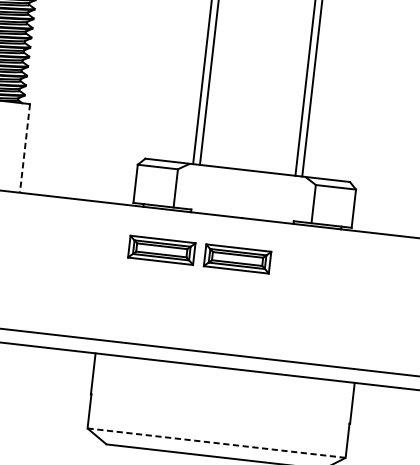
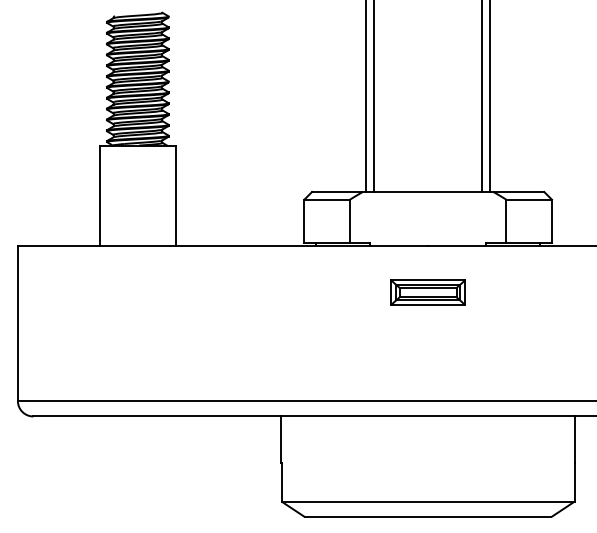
line: (24, 148) -> (175, 196), dashed -> solid
part: (161, 250) -> (341, 292), removed
line: (216, 443) -> (428, 501), dashed -> solid

